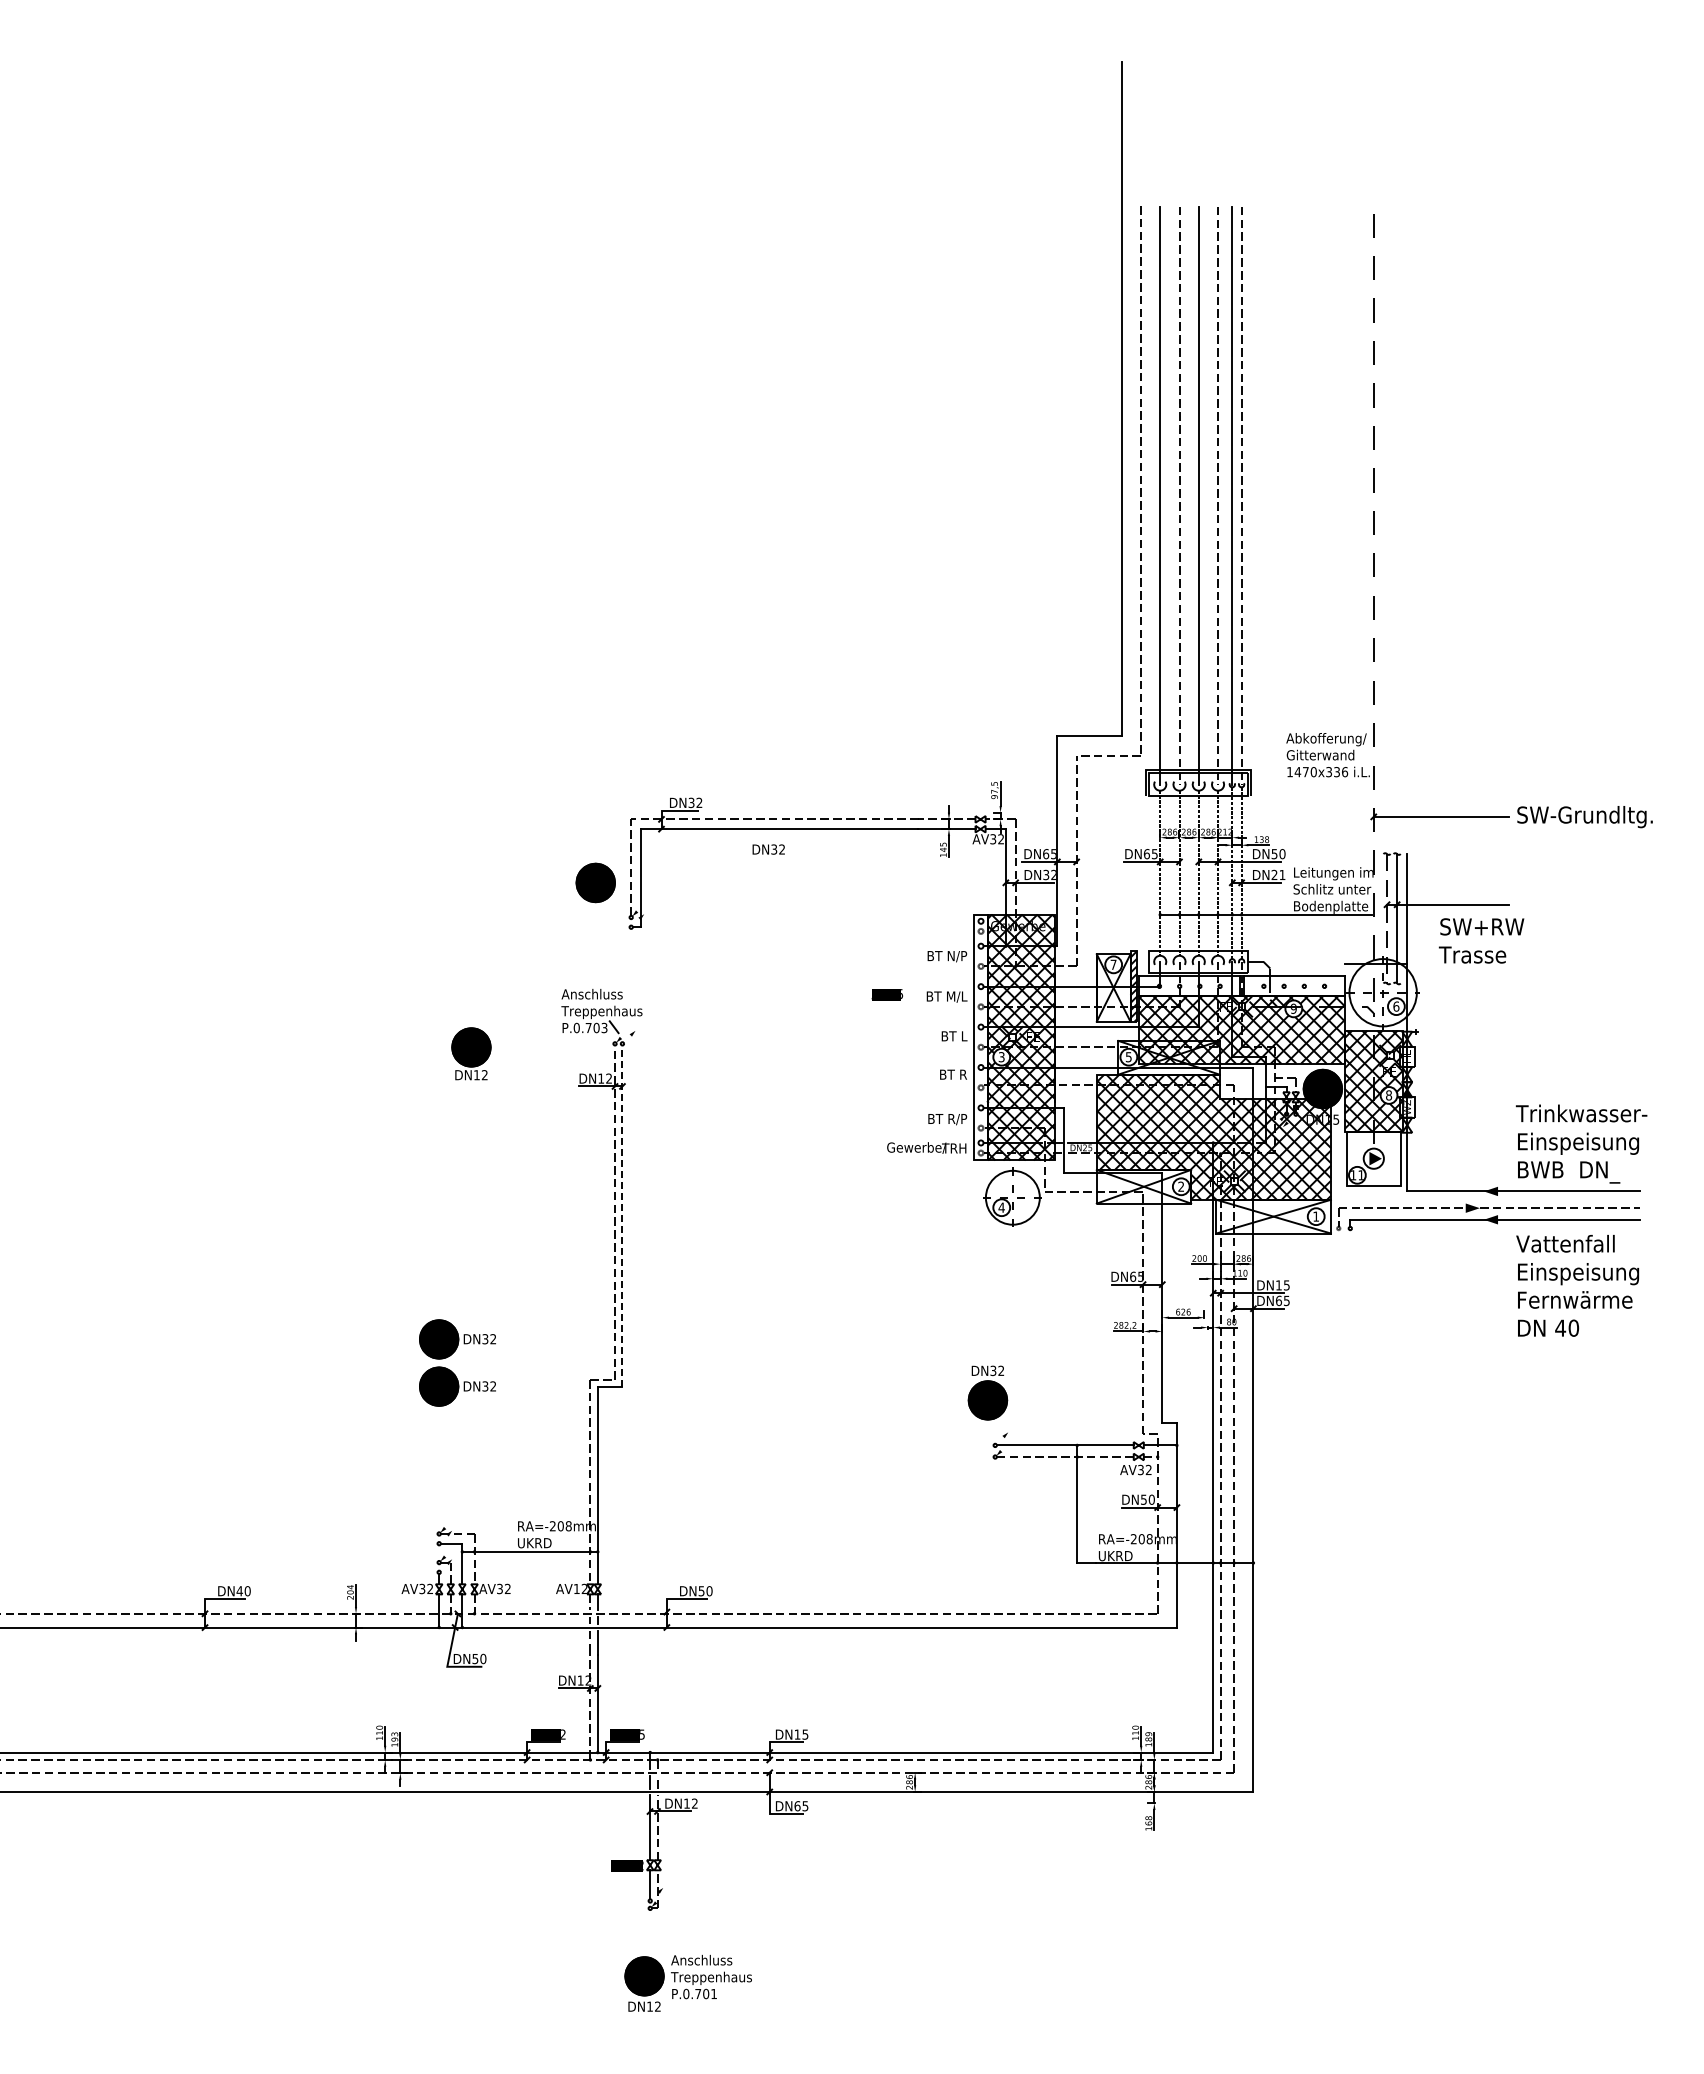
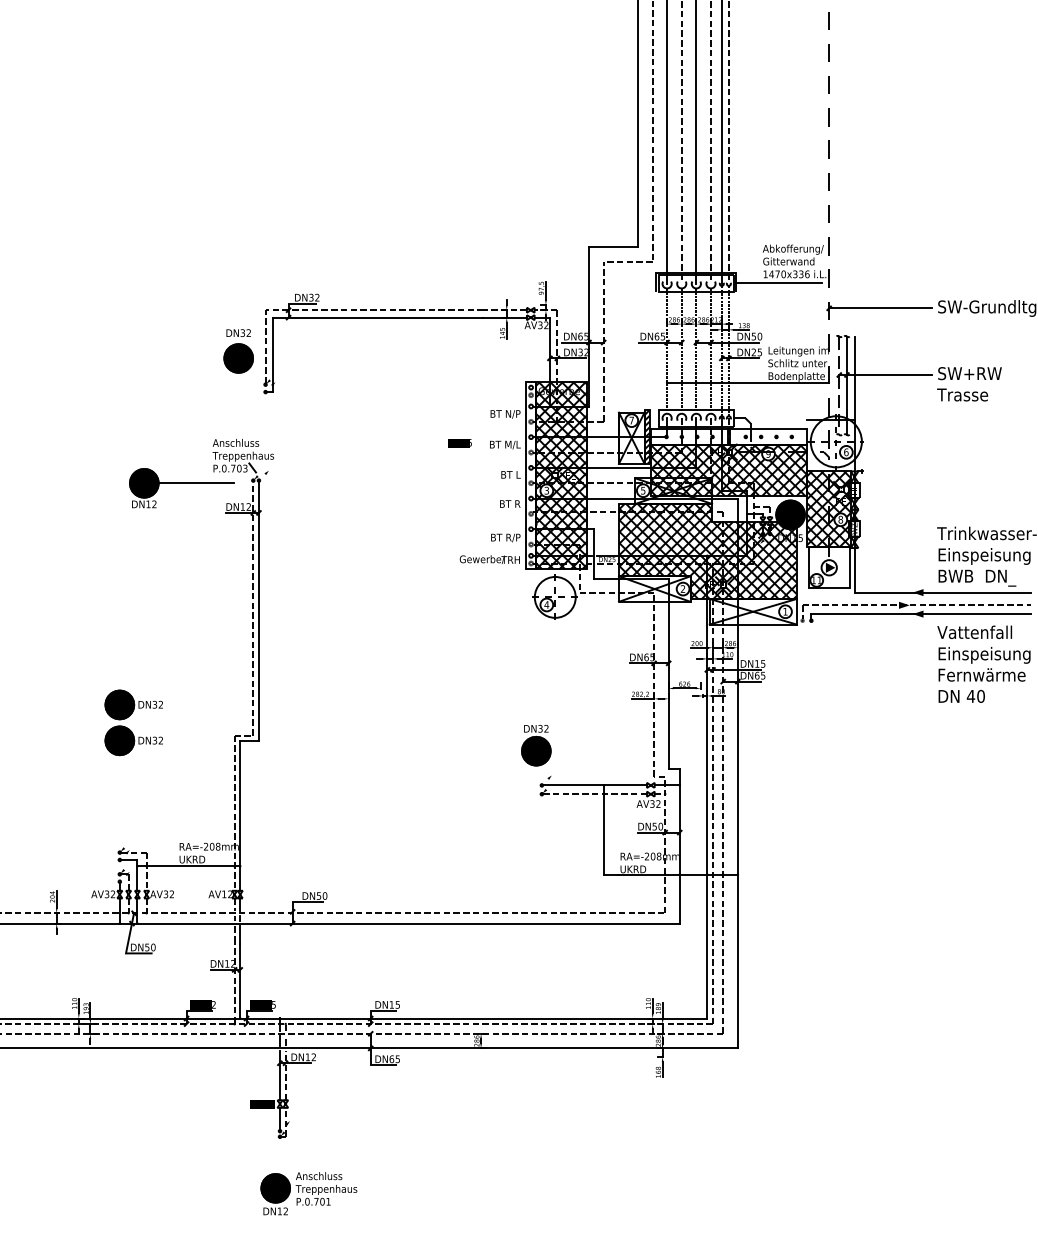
line: (1307, 783) -> (778, 282), added
text: (768, 849) -> (238, 333), moved
text: (1282, 875) -> (759, 352), DN21 -> DN25
text: (1481, 940) -> (969, 383), moved
line: (540, 1047) -> (196, 483), added
line: (622, 1216) -> (258, 611), dashed -> solid

